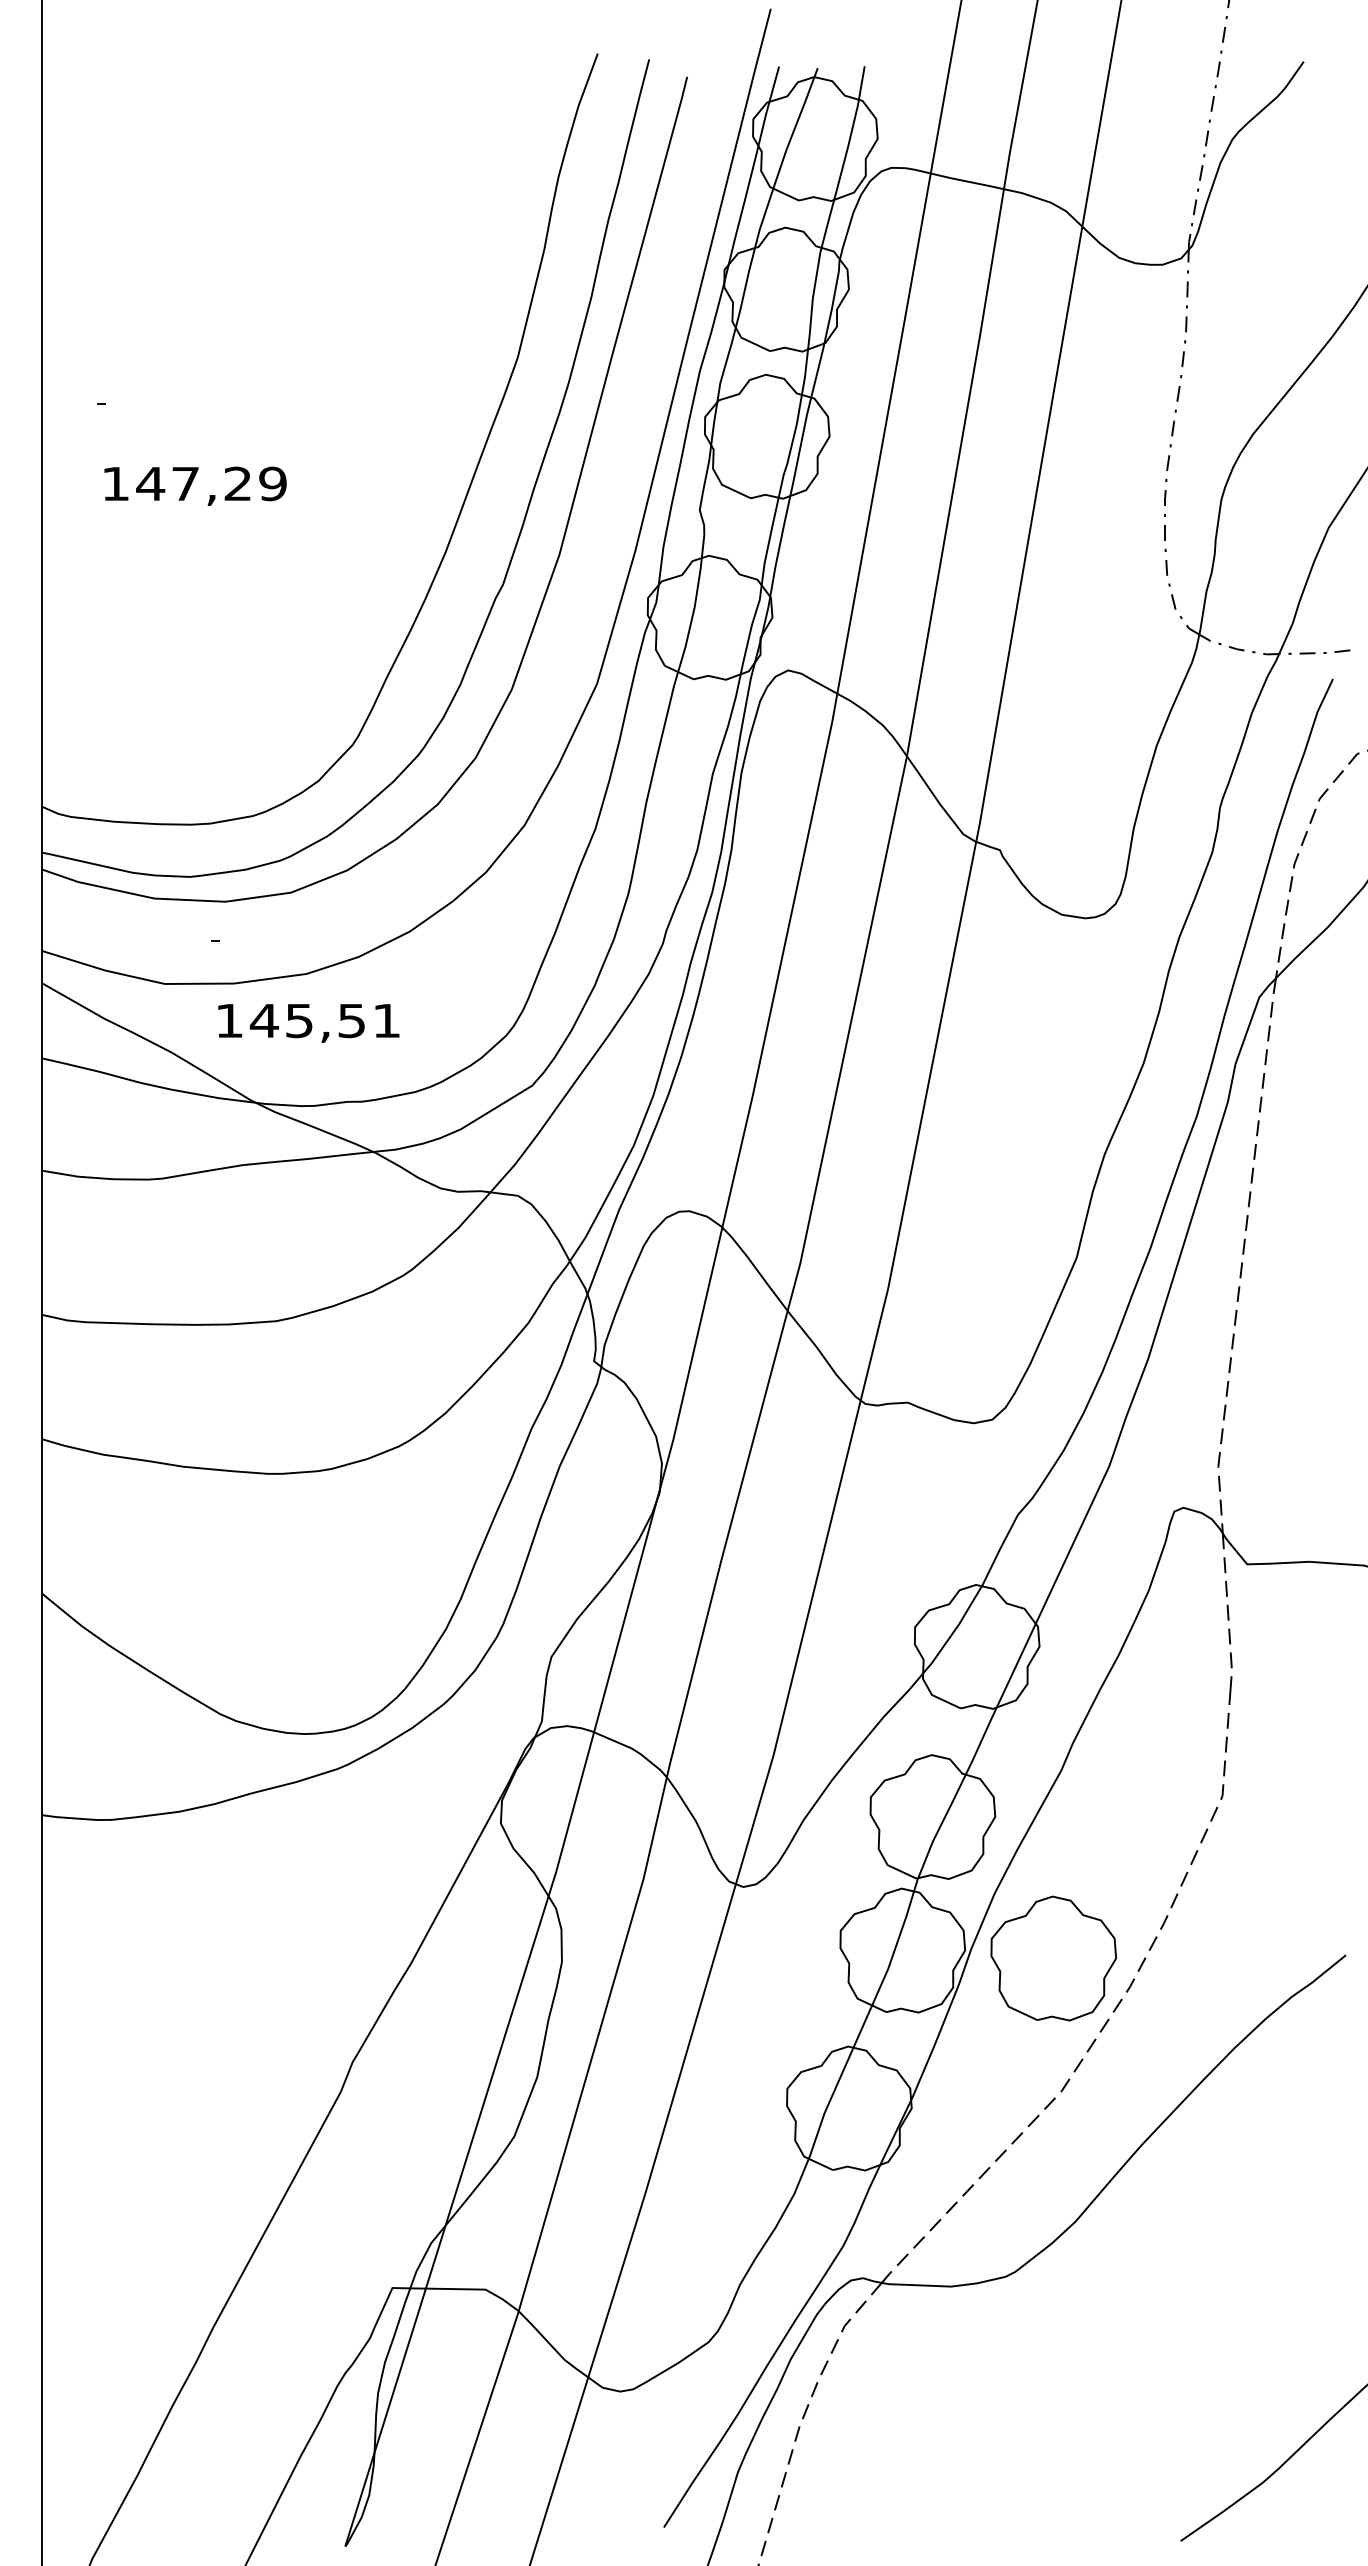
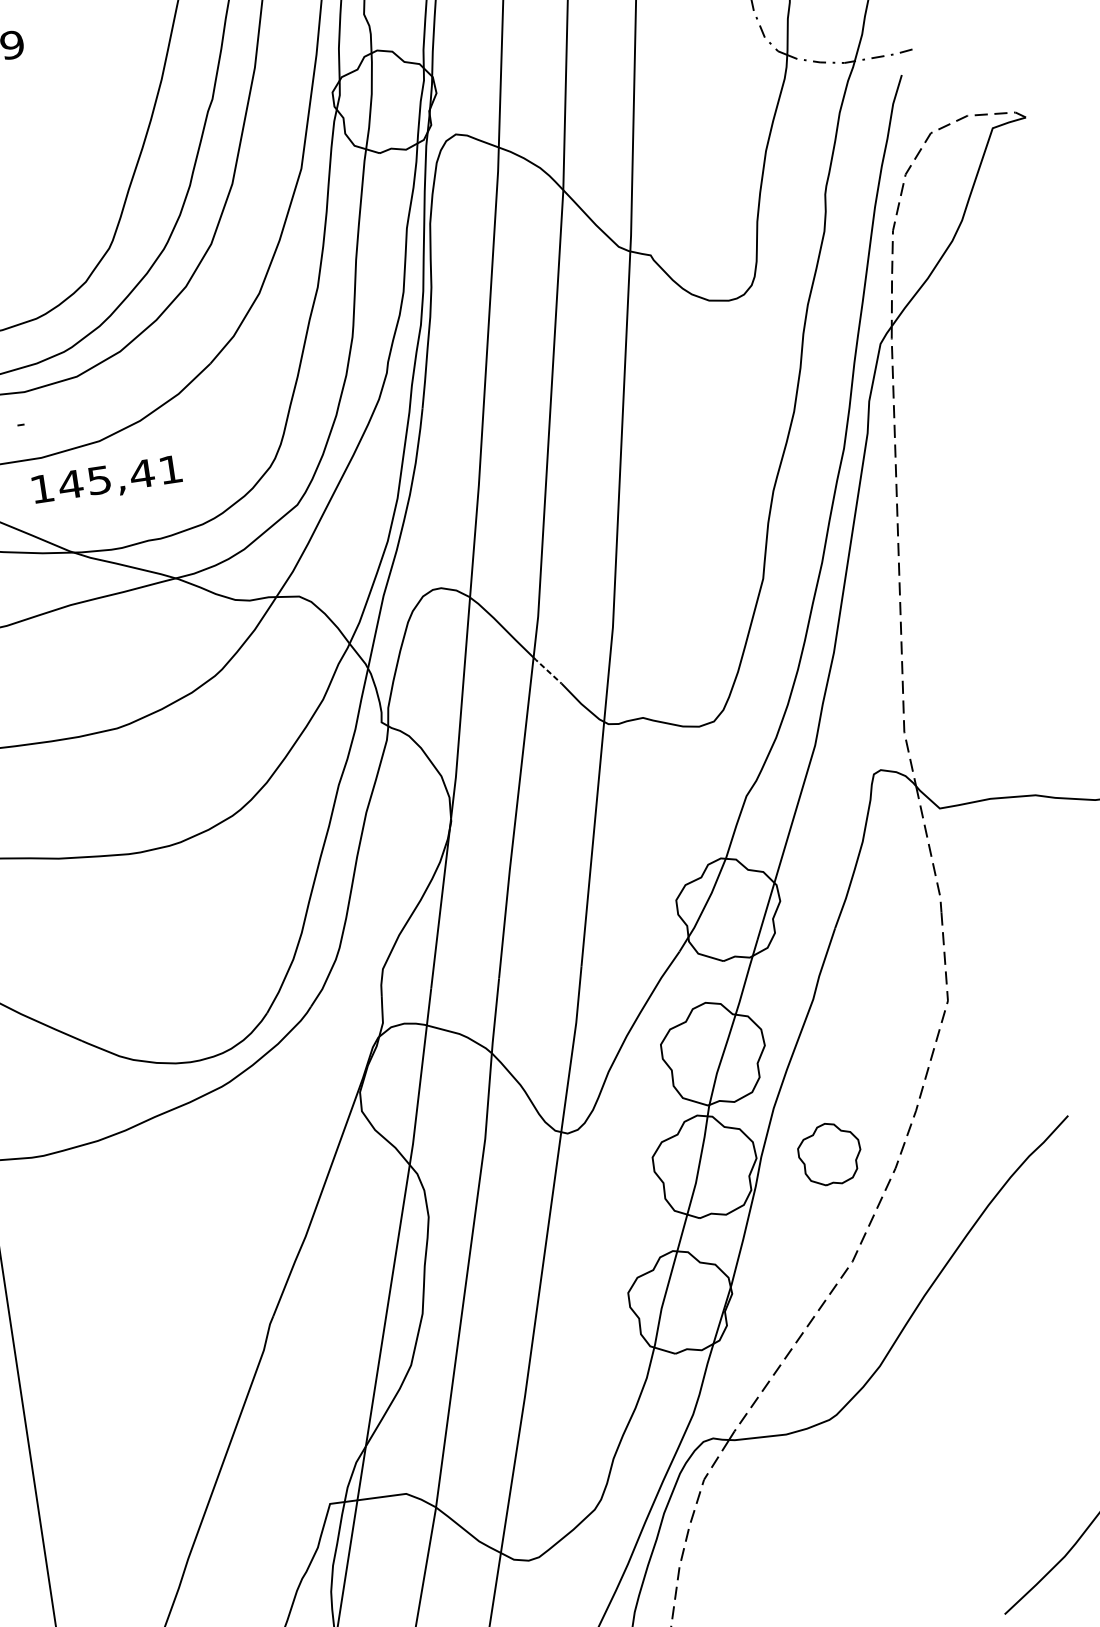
text: (351, 1021) -> (142, 474), 145,51 -> 145,41
line: (801, 1328) -> (547, 670), solid -> dashed
part: (1053, 1958) -> (829, 1154), size x0.6

